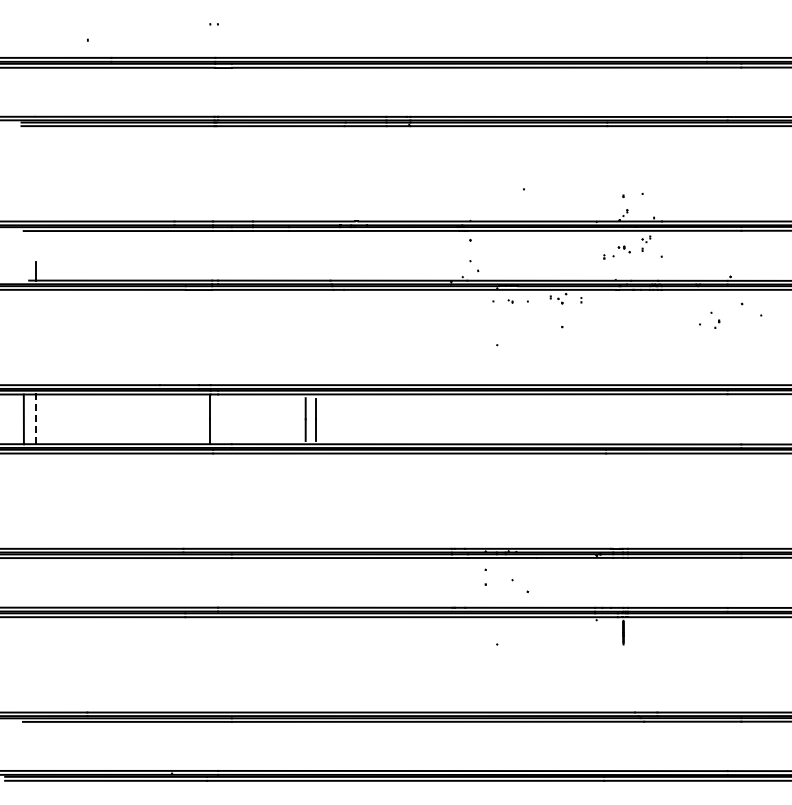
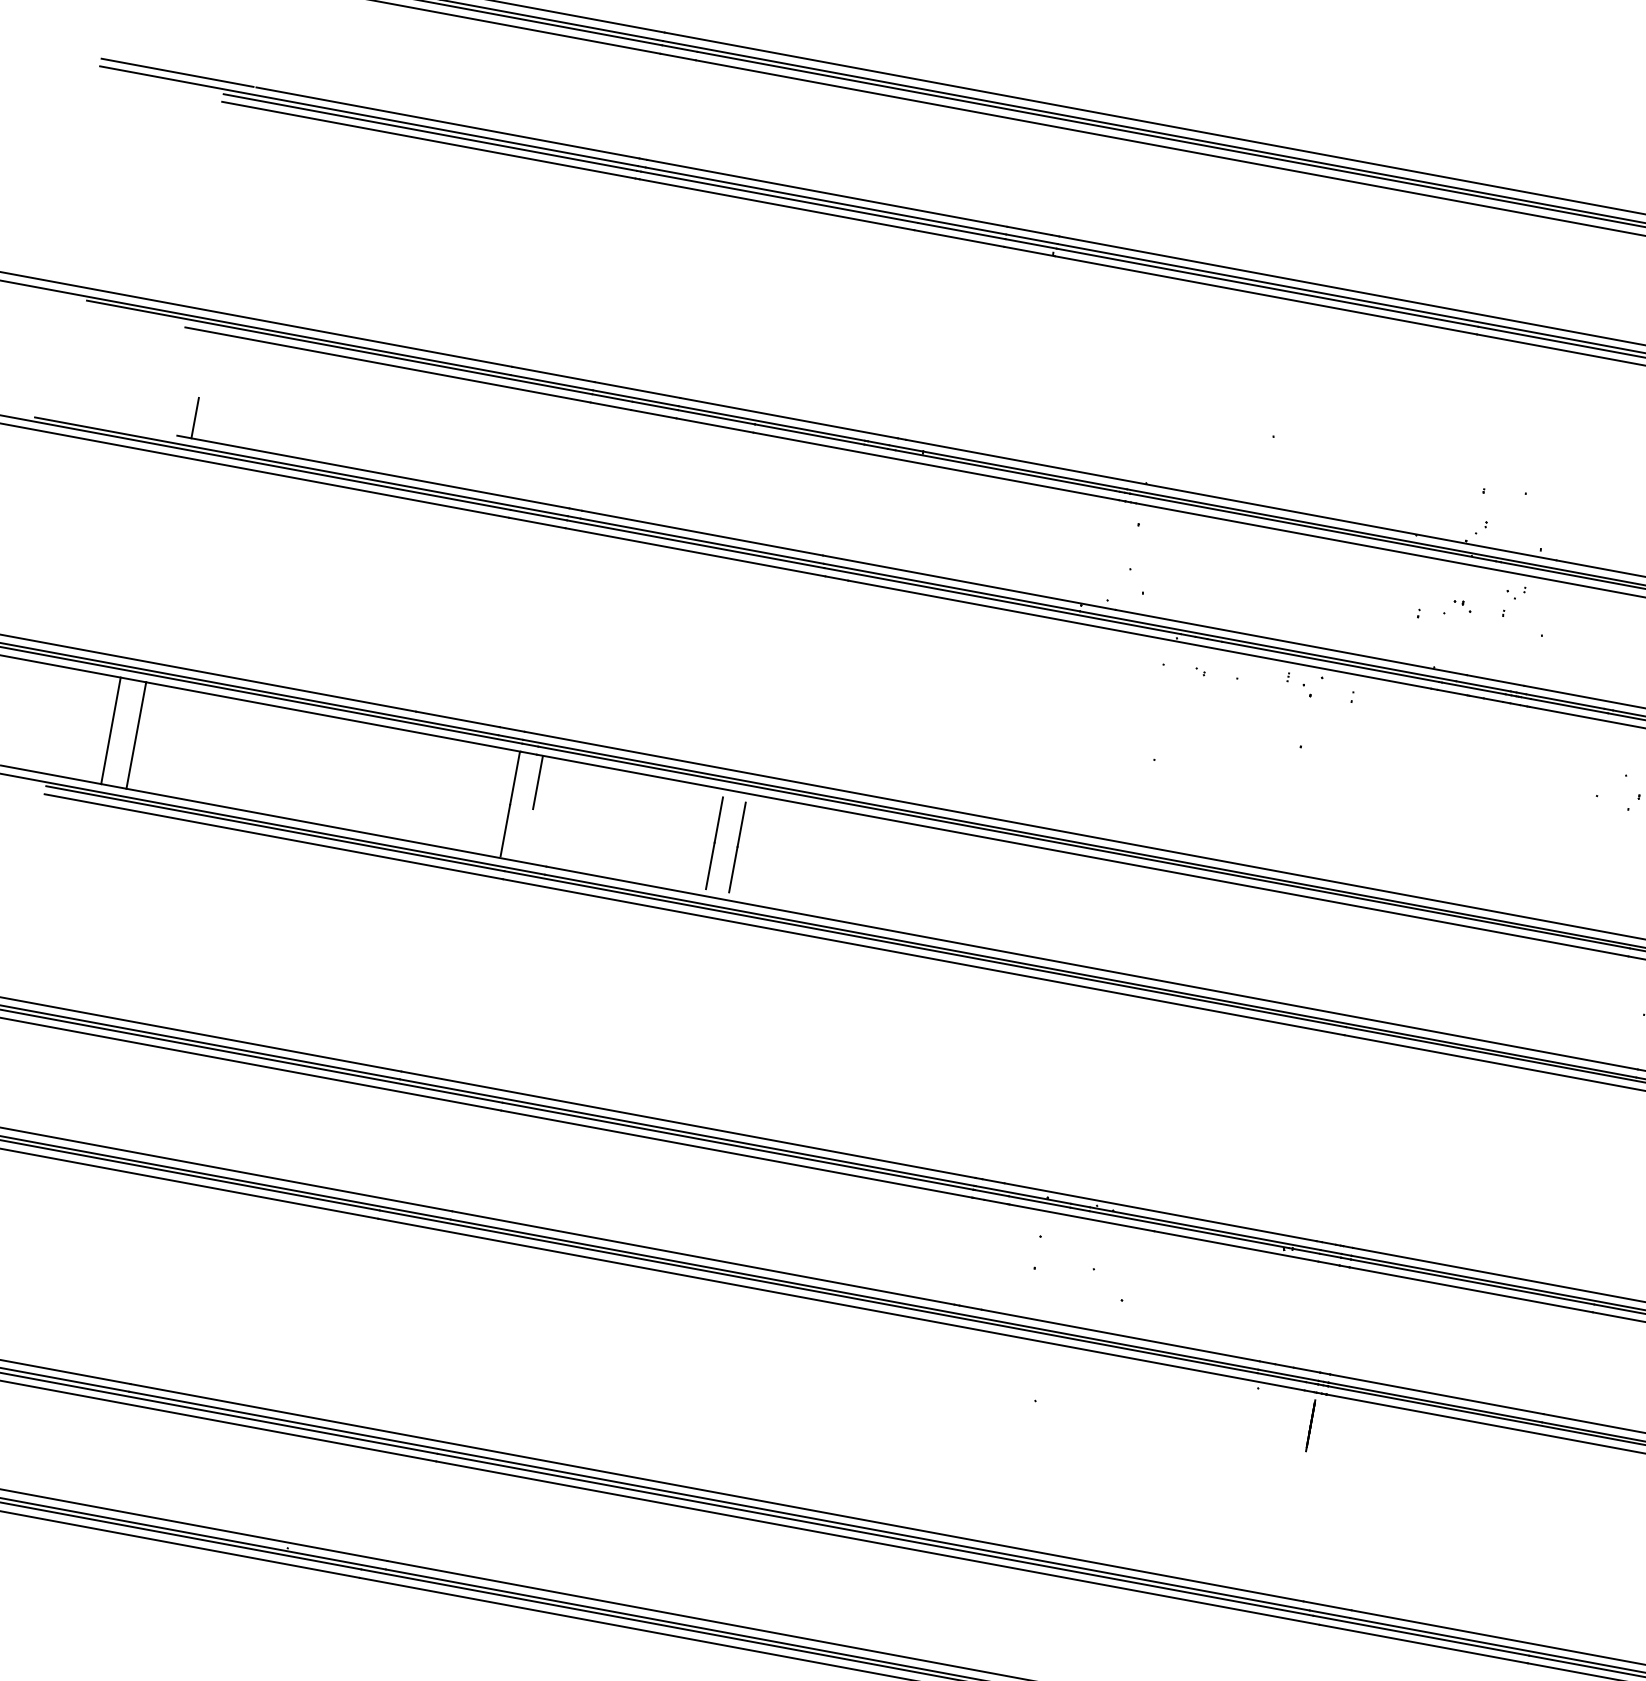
part: (621, 250) -> (1458, 606), size x0.71
line: (220, 406) -> (537, 781), added
line: (35, 419) -> (135, 735), dashed -> solid

